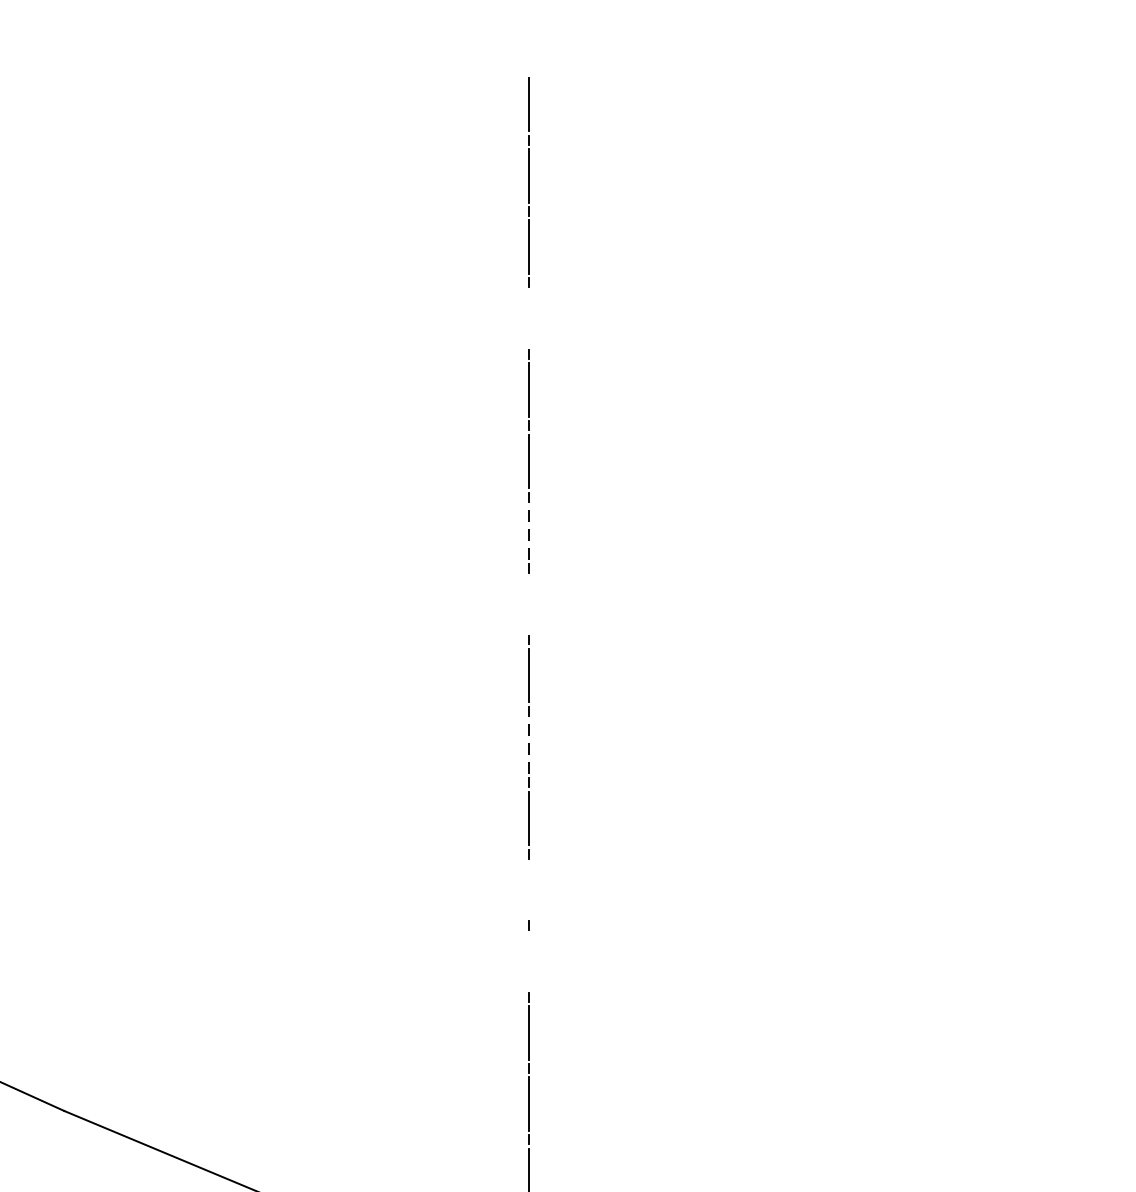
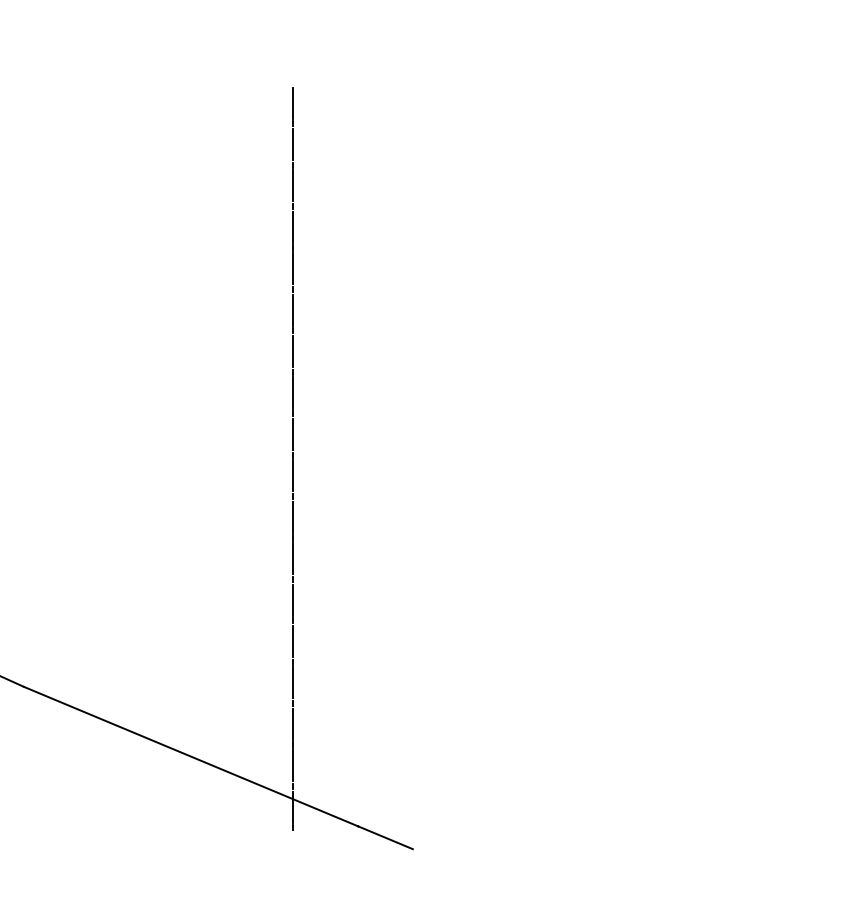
line: (529, 317) -> (293, 226), added
line: (529, 532) -> (293, 351), dashed -> solid
line: (529, 603) -> (293, 392), added
line: (529, 746) -> (293, 475), dashed -> solid
line: (529, 889) -> (293, 558), added
line: (529, 960) -> (293, 599), added

